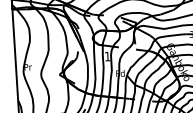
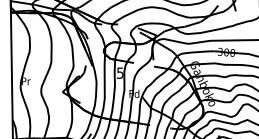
text: (107, 55) -> (120, 72), 1 -> 5

